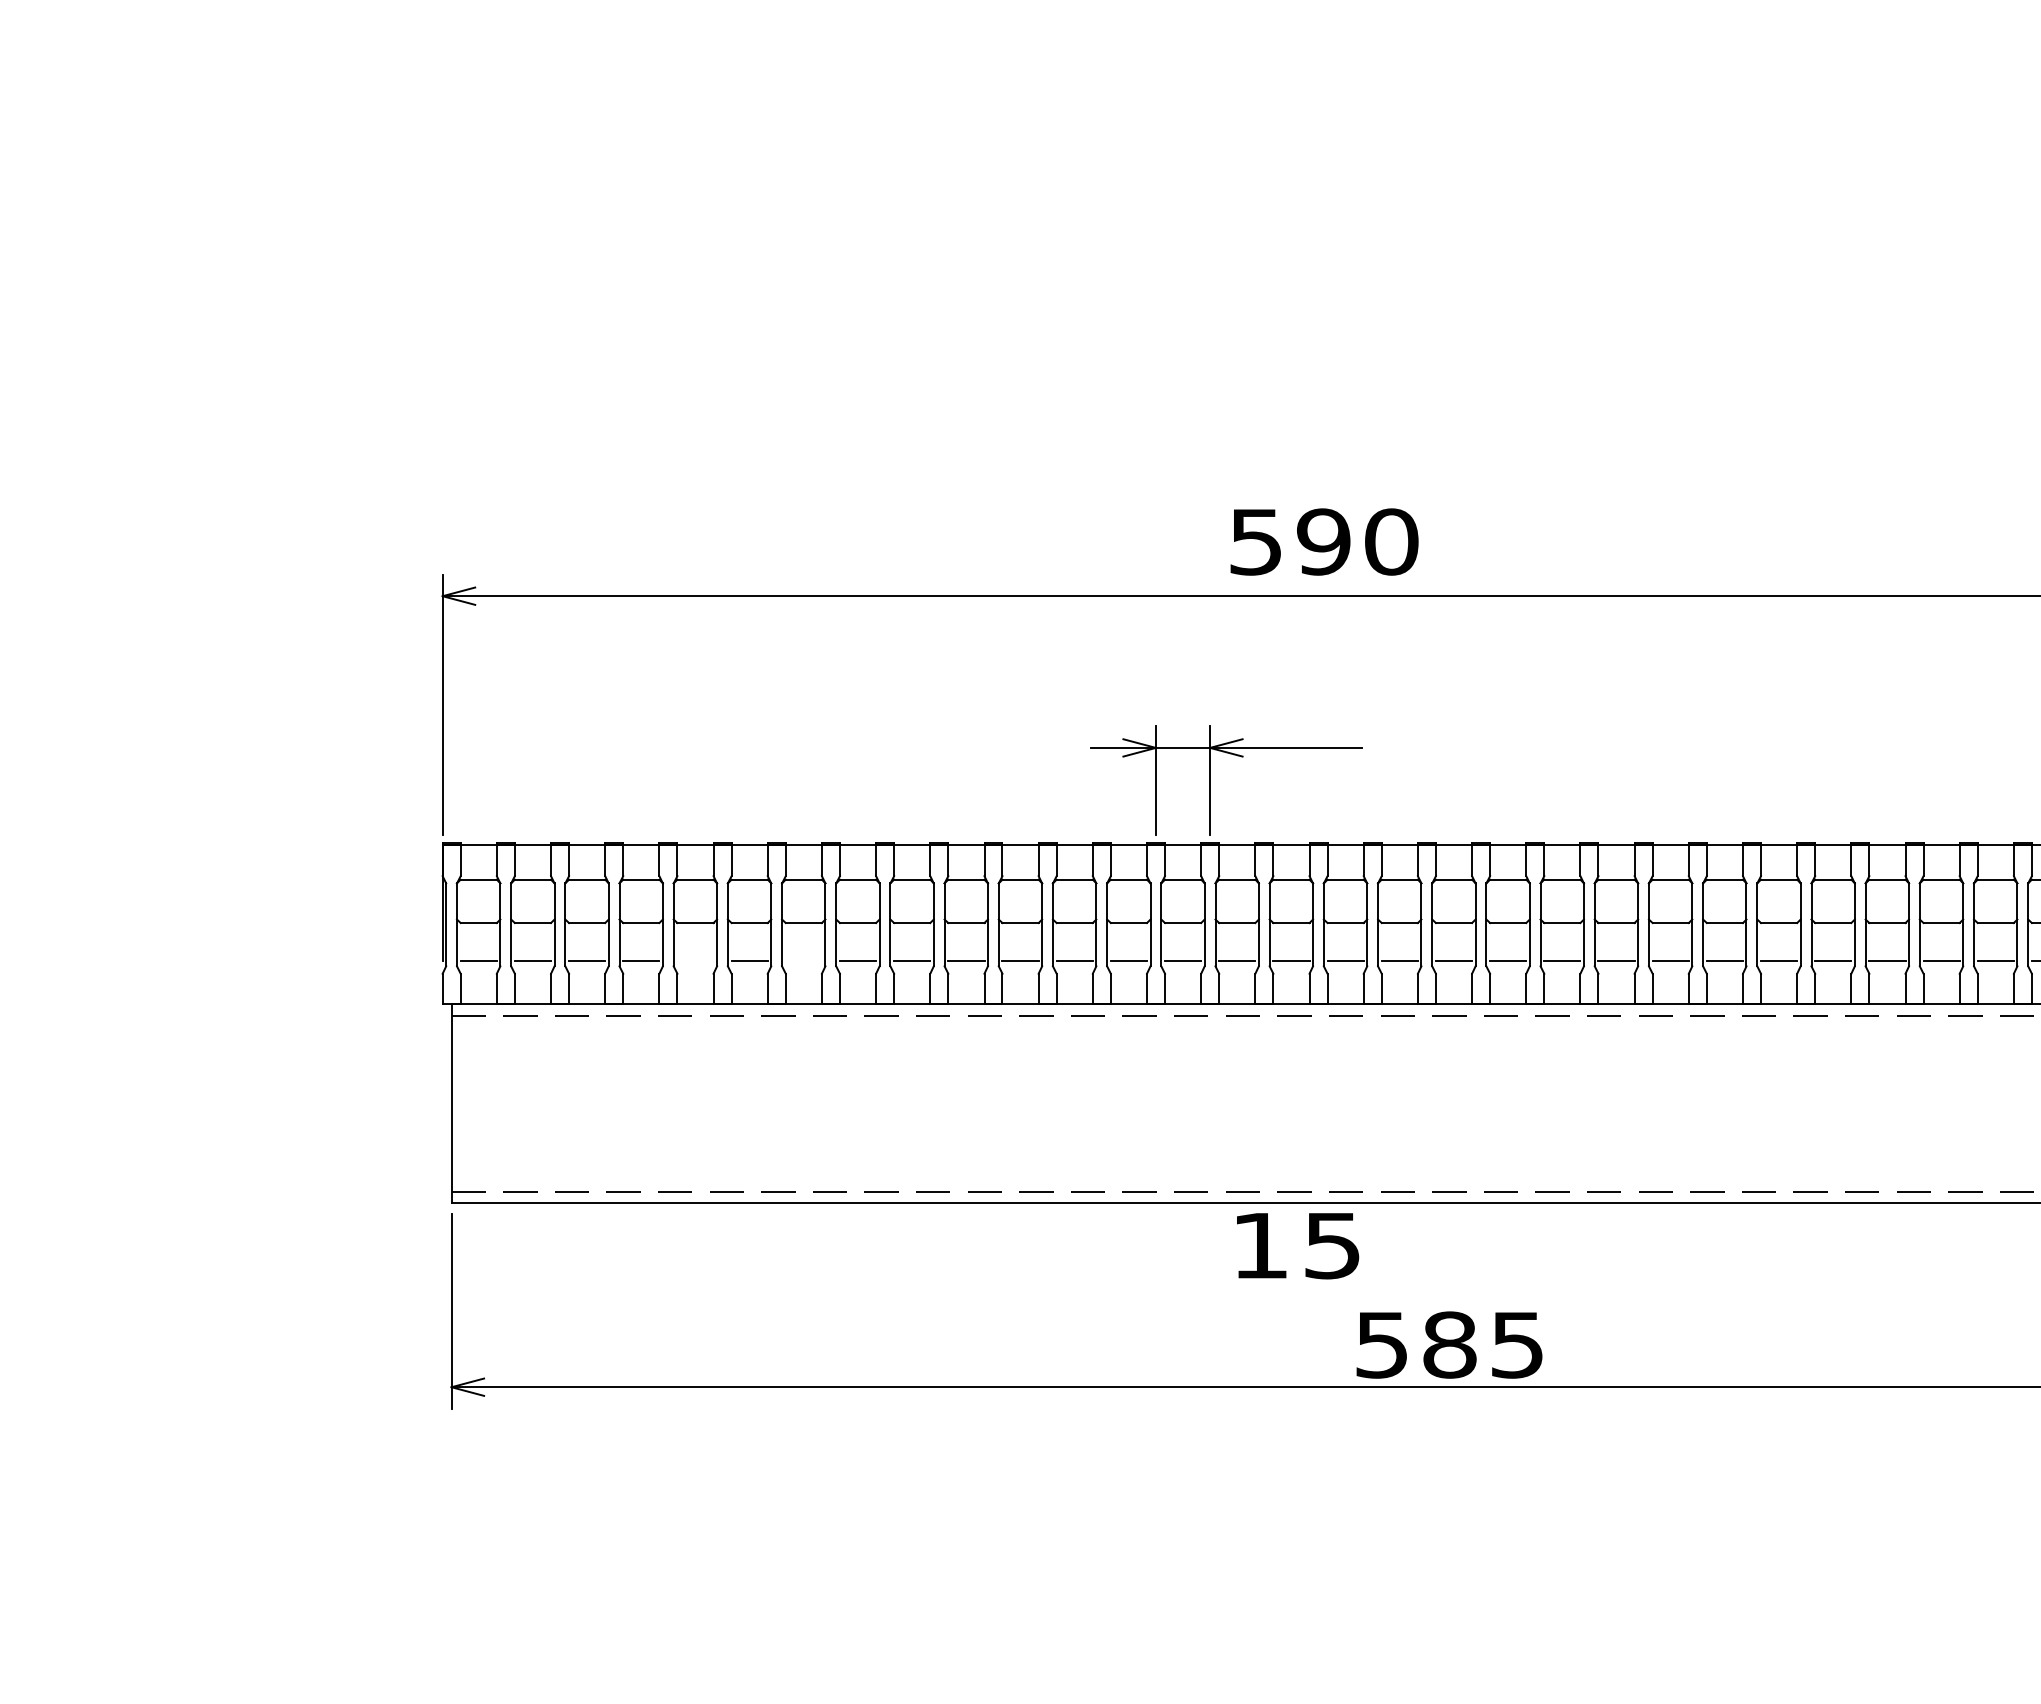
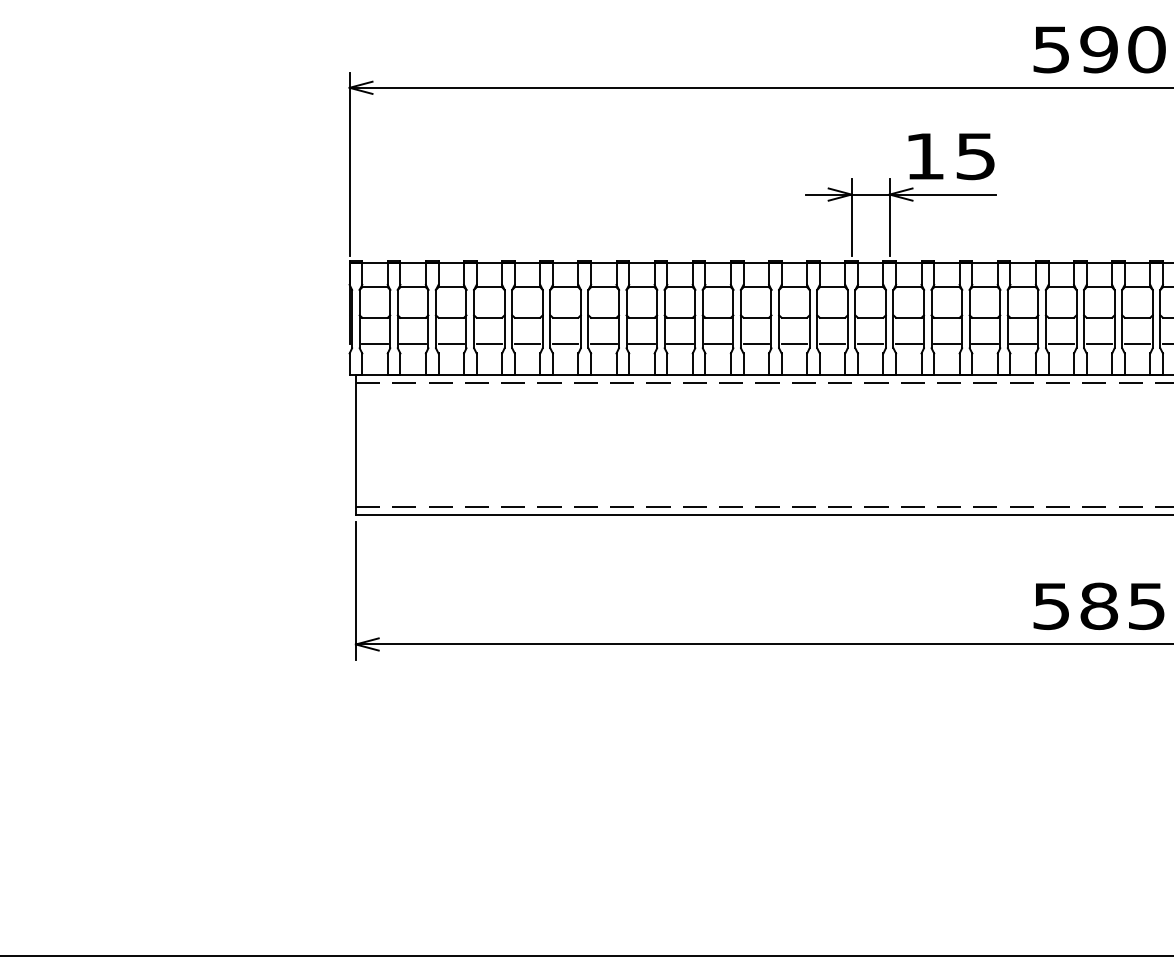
text: (1324, 541) -> (1099, 49), moved
line: (695, 960) -> (527, 344), added
line: (803, 960) -> (603, 344), added
text: (1298, 1246) -> (951, 157), moved
text: (1449, 1344) -> (1098, 605), moved

